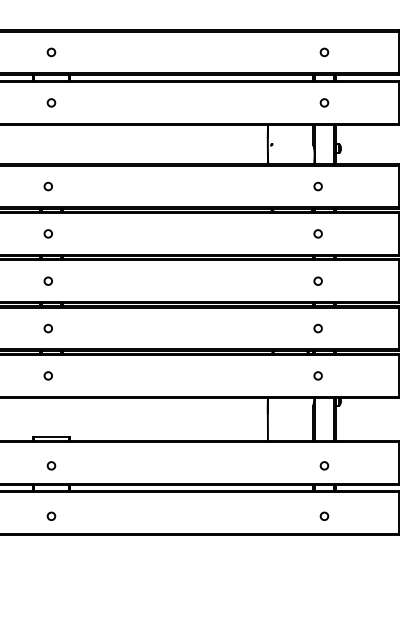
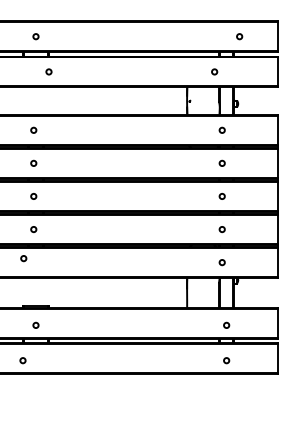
circle: (324, 52) -> (239, 36), moved
circle: (50, 102) -> (48, 71), moved
circle: (324, 102) -> (214, 71), moved
circle: (47, 375) -> (23, 258), moved
circle: (50, 516) -> (22, 360), moved

